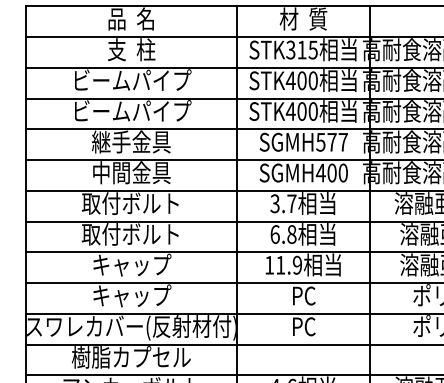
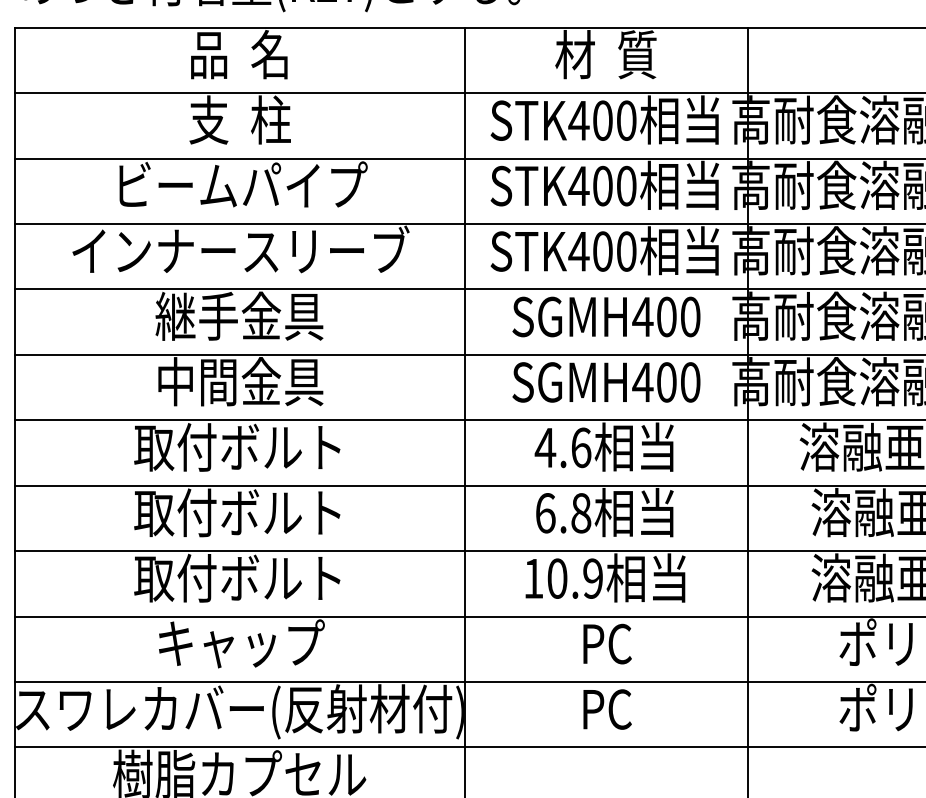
text: (301, 49) -> (601, 119), STK315 -> STK400
text: (132, 110) -> (242, 249), ビームパイプ -> インナースリーブ
text: (331, 141) -> (665, 315), SGMH577 -> SGMH400
text: (283, 203) -> (563, 447), 3.7 -> 4.6
text: (129, 264) -> (235, 576), キャップ -> 取付ボルト
text: (280, 264) -> (556, 576), 11.9 -> 10.9

